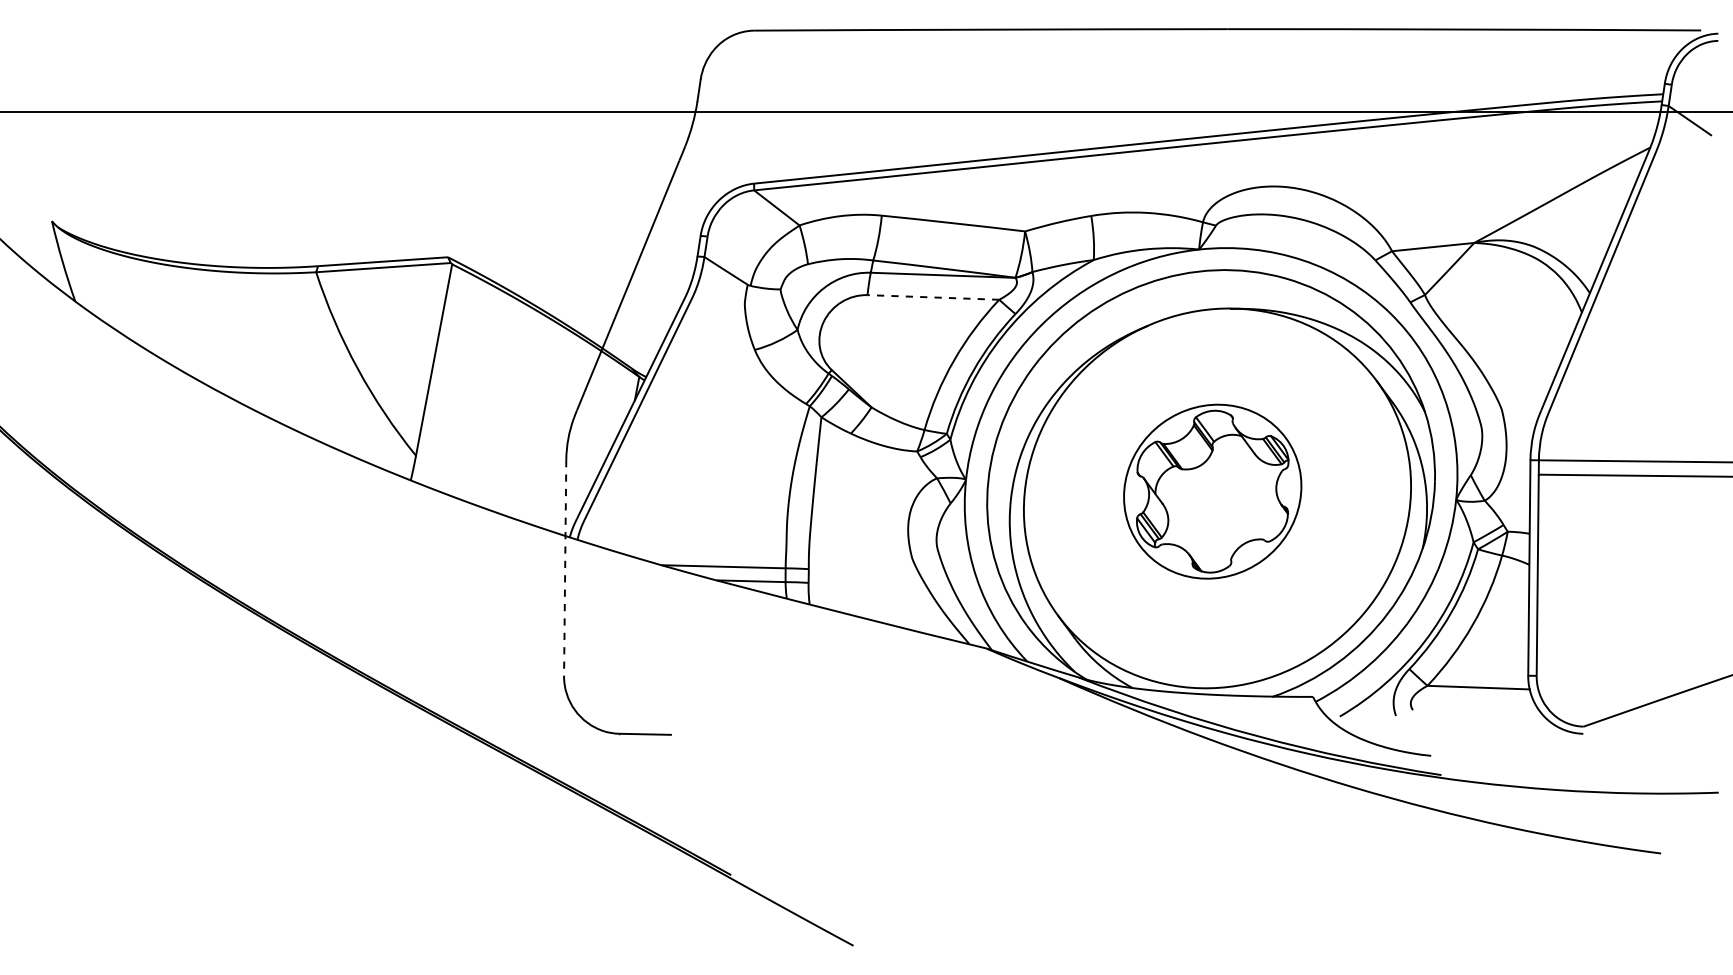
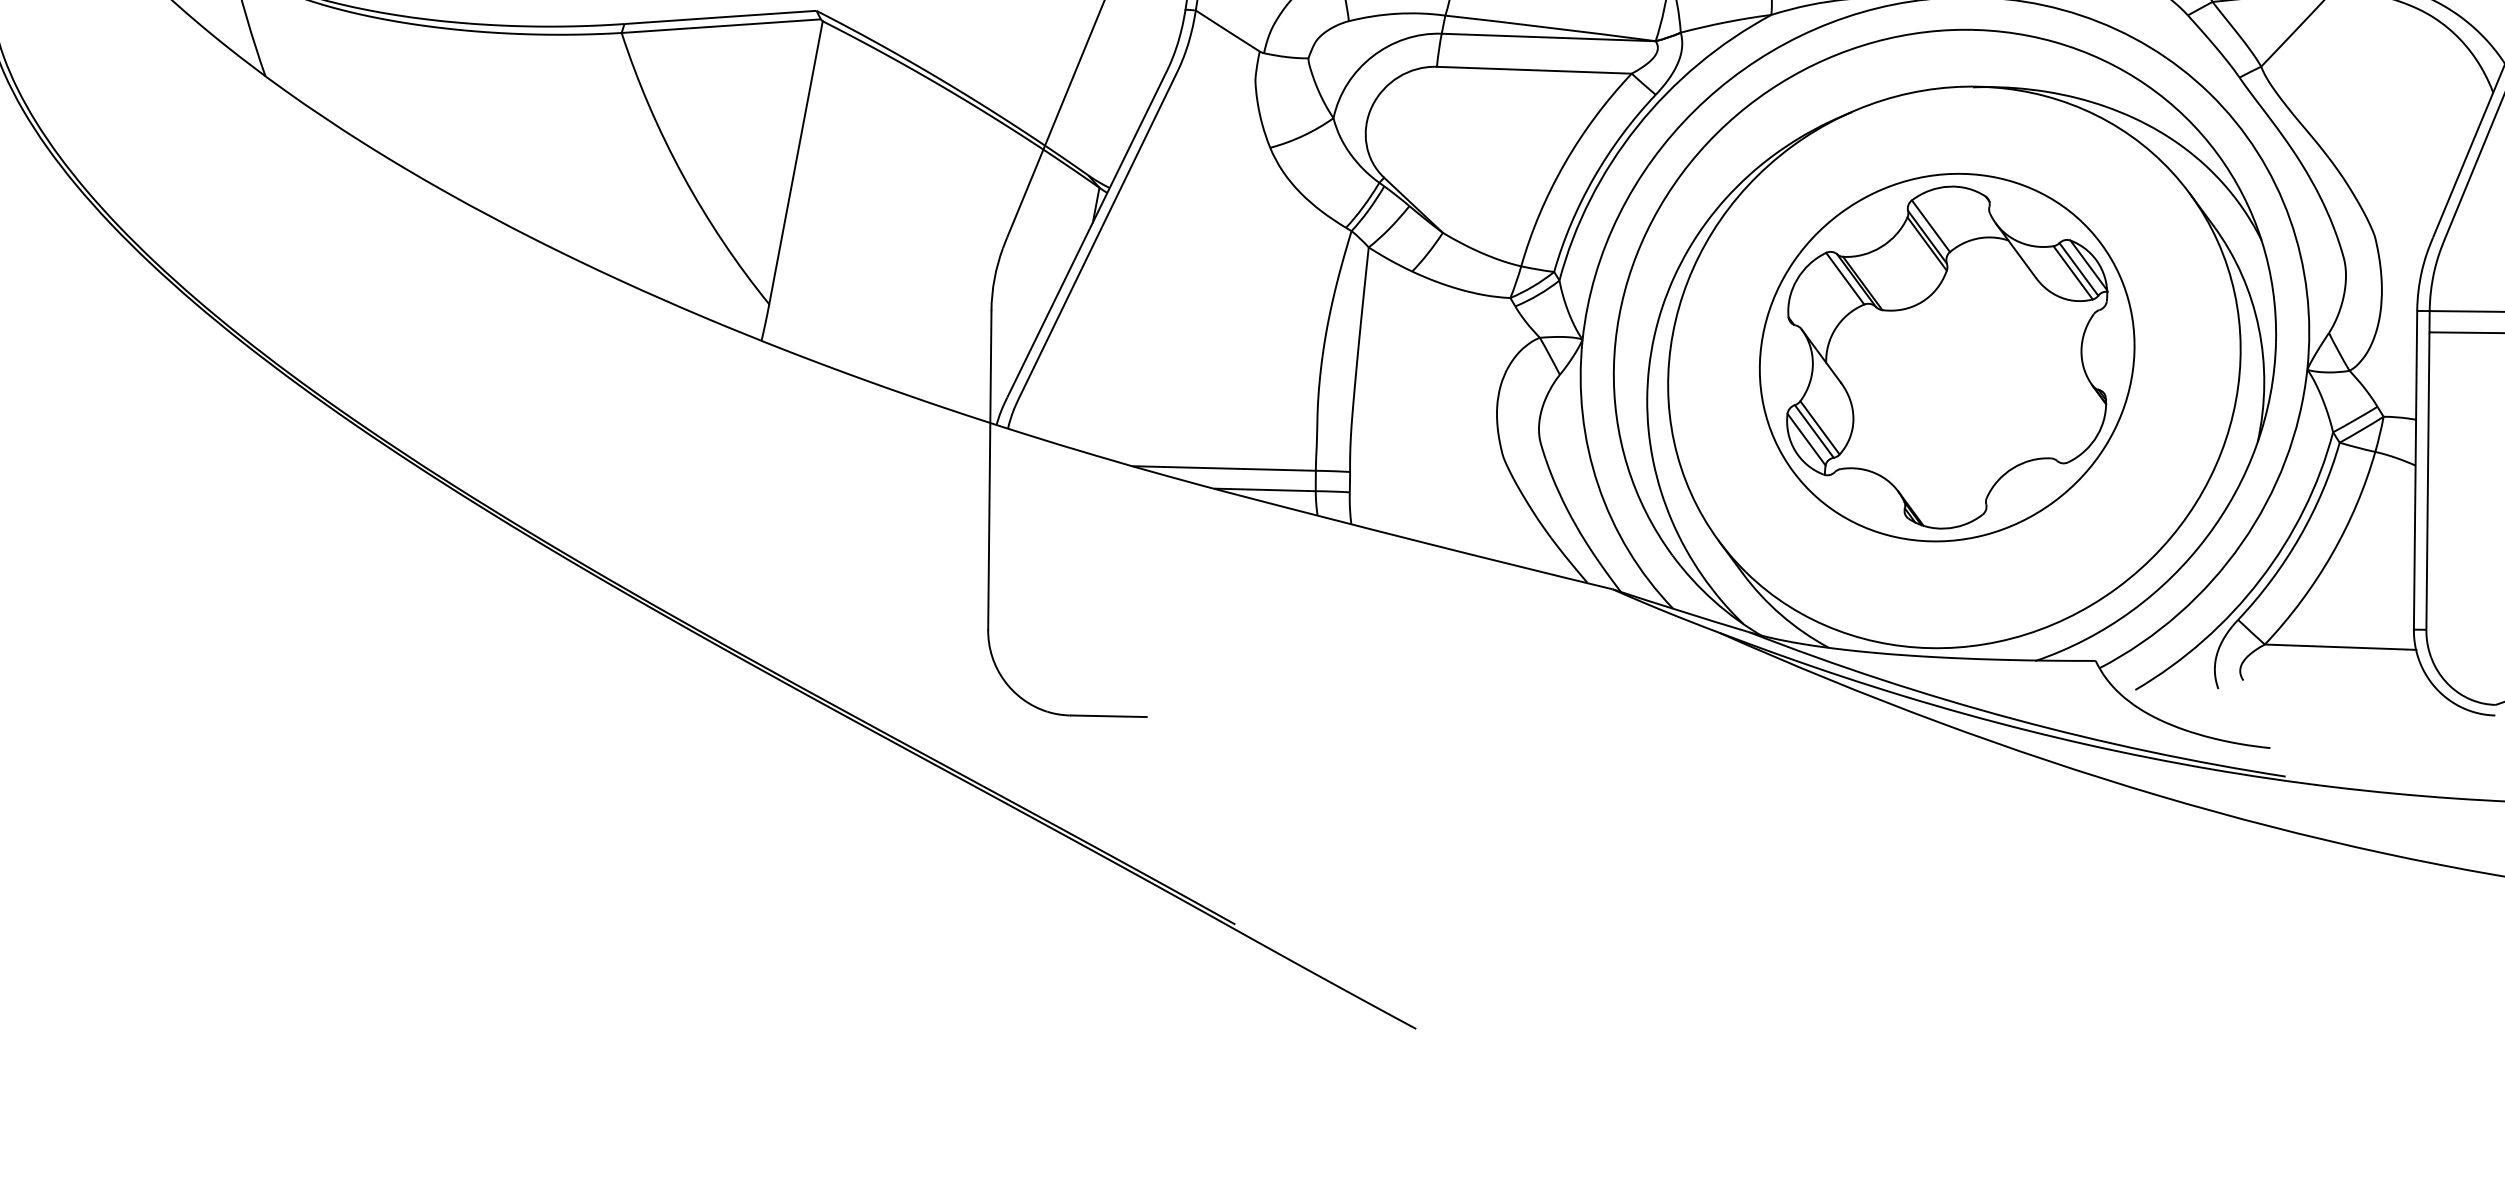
line: (933, 297) -> (1534, 70), dashed -> solid
part: (1212, 491) -> (1947, 357), size x1.43
line: (565, 567) -> (990, 469), dashed -> solid

